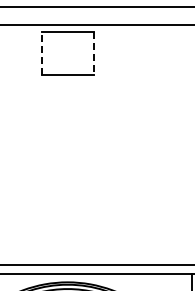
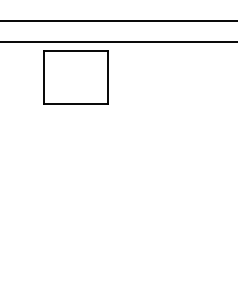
line: (41, 53) -> (43, 77), dashed -> solid
line: (93, 53) -> (107, 77), dashed -> solid

